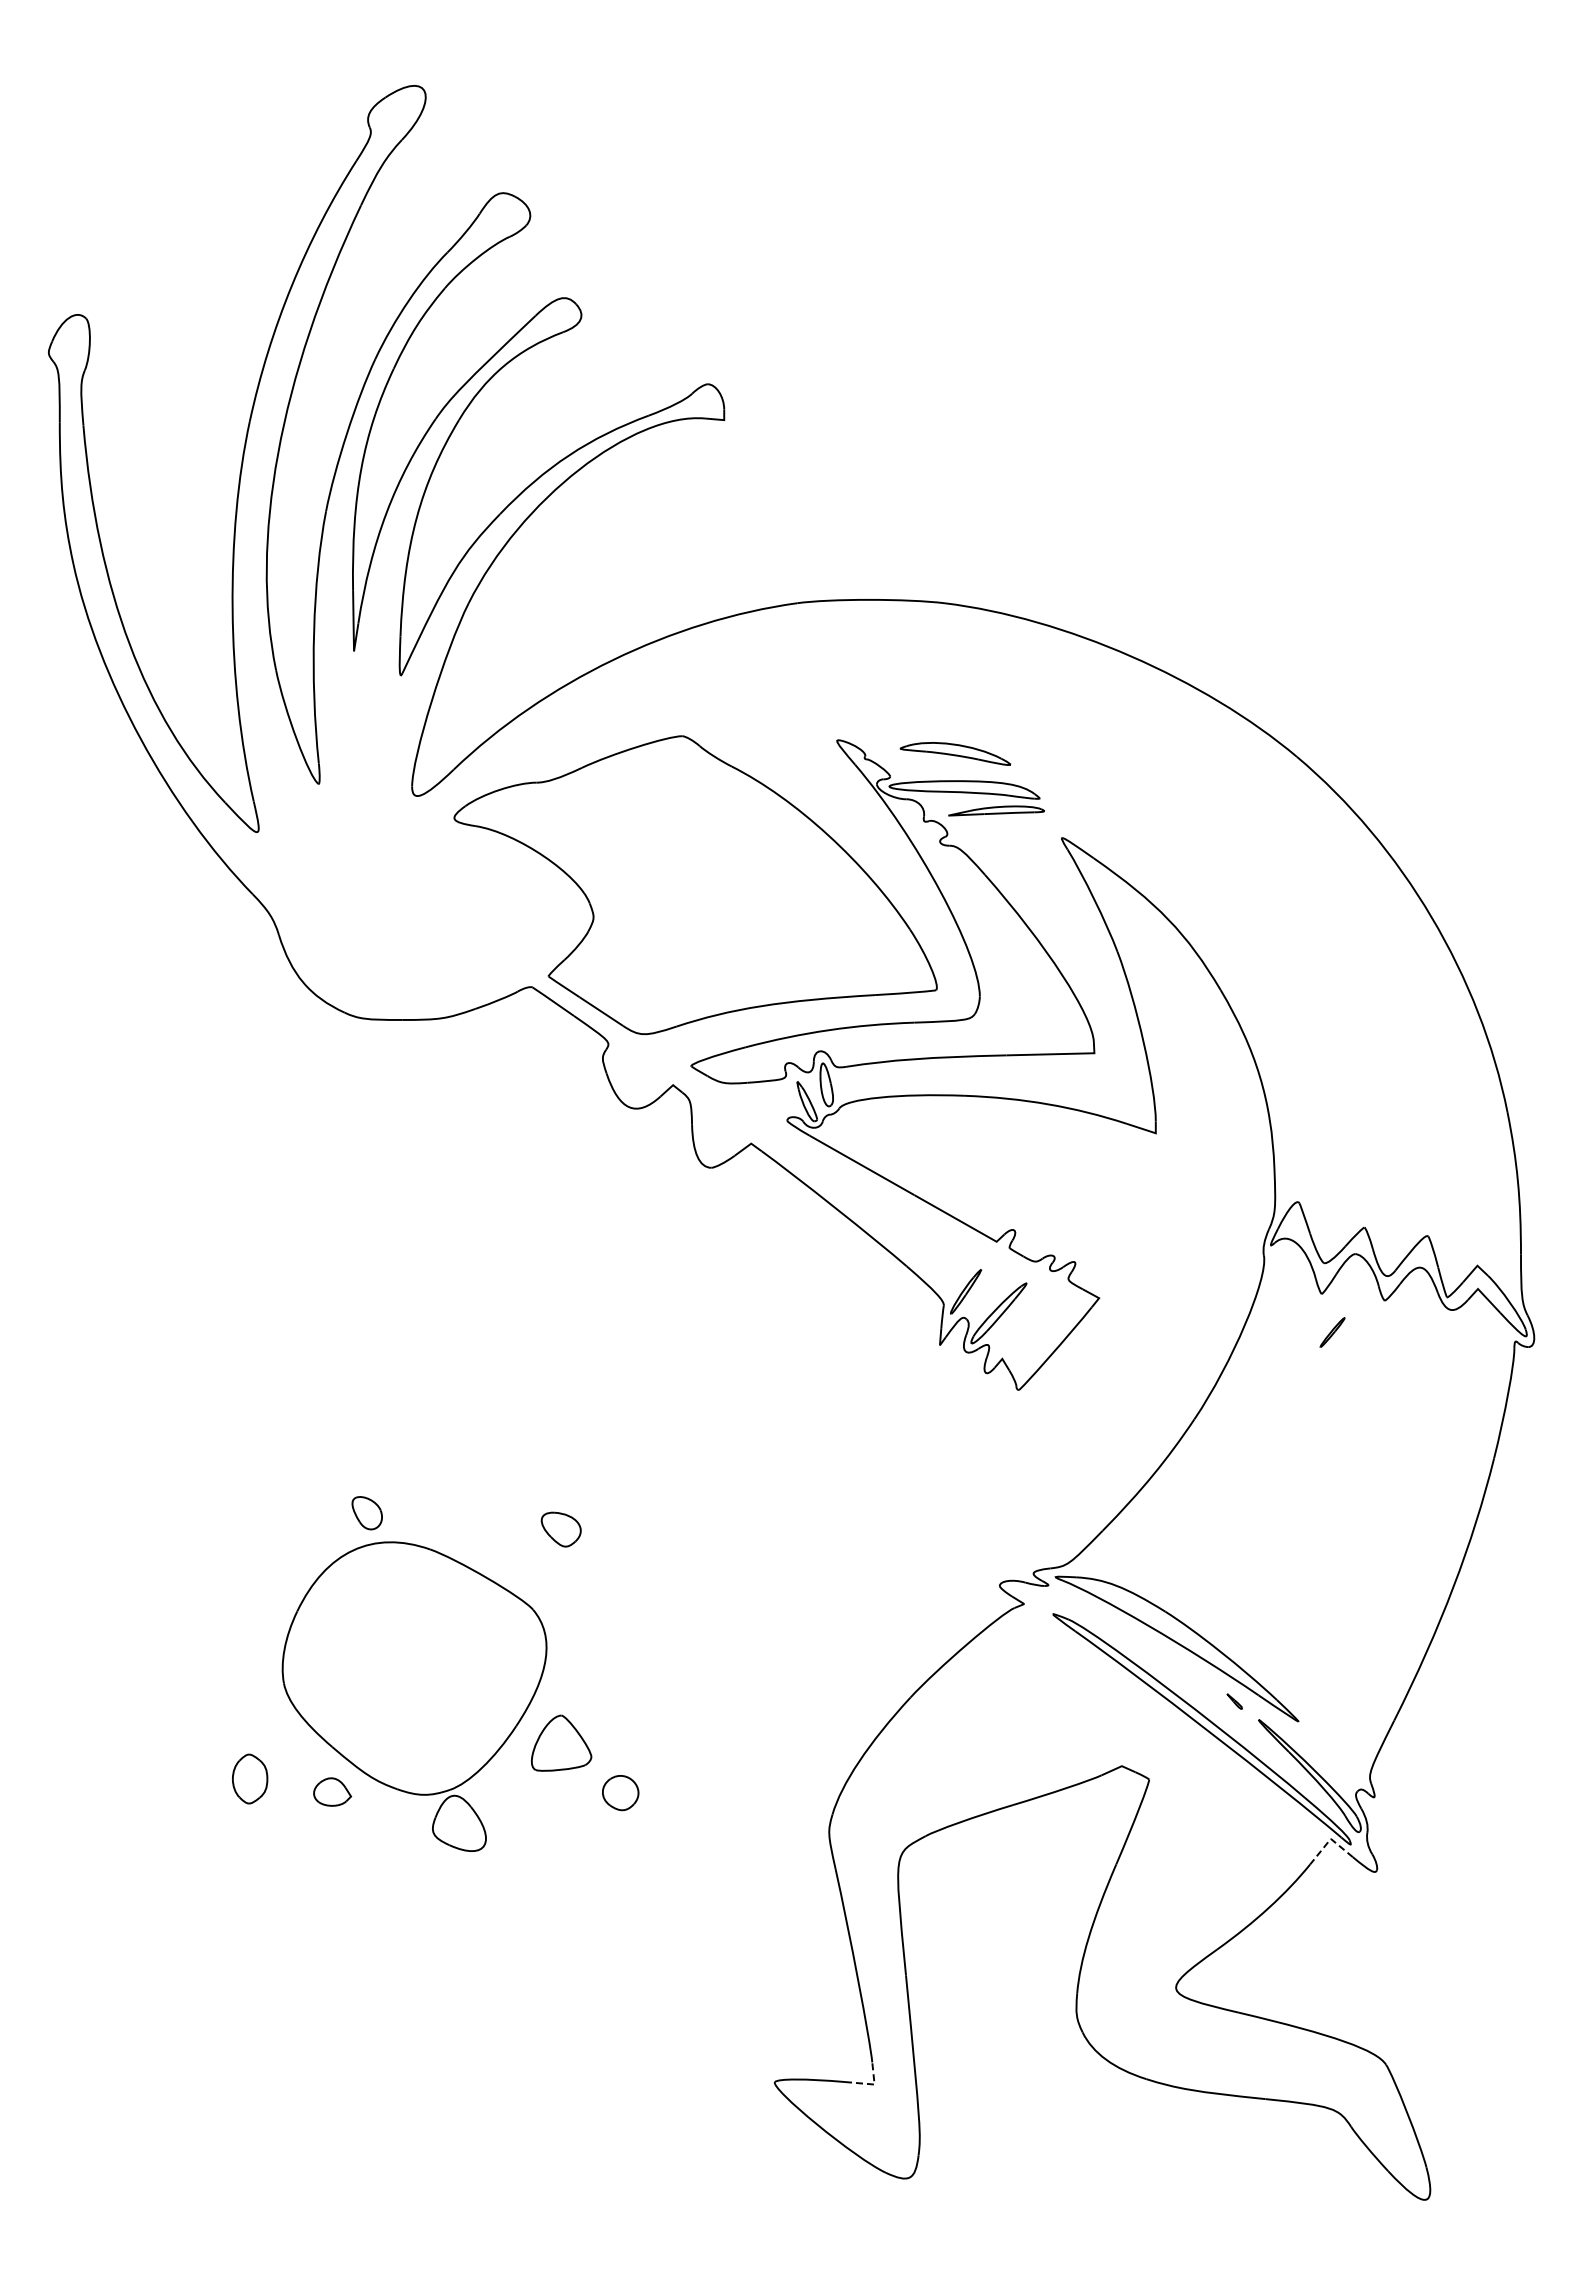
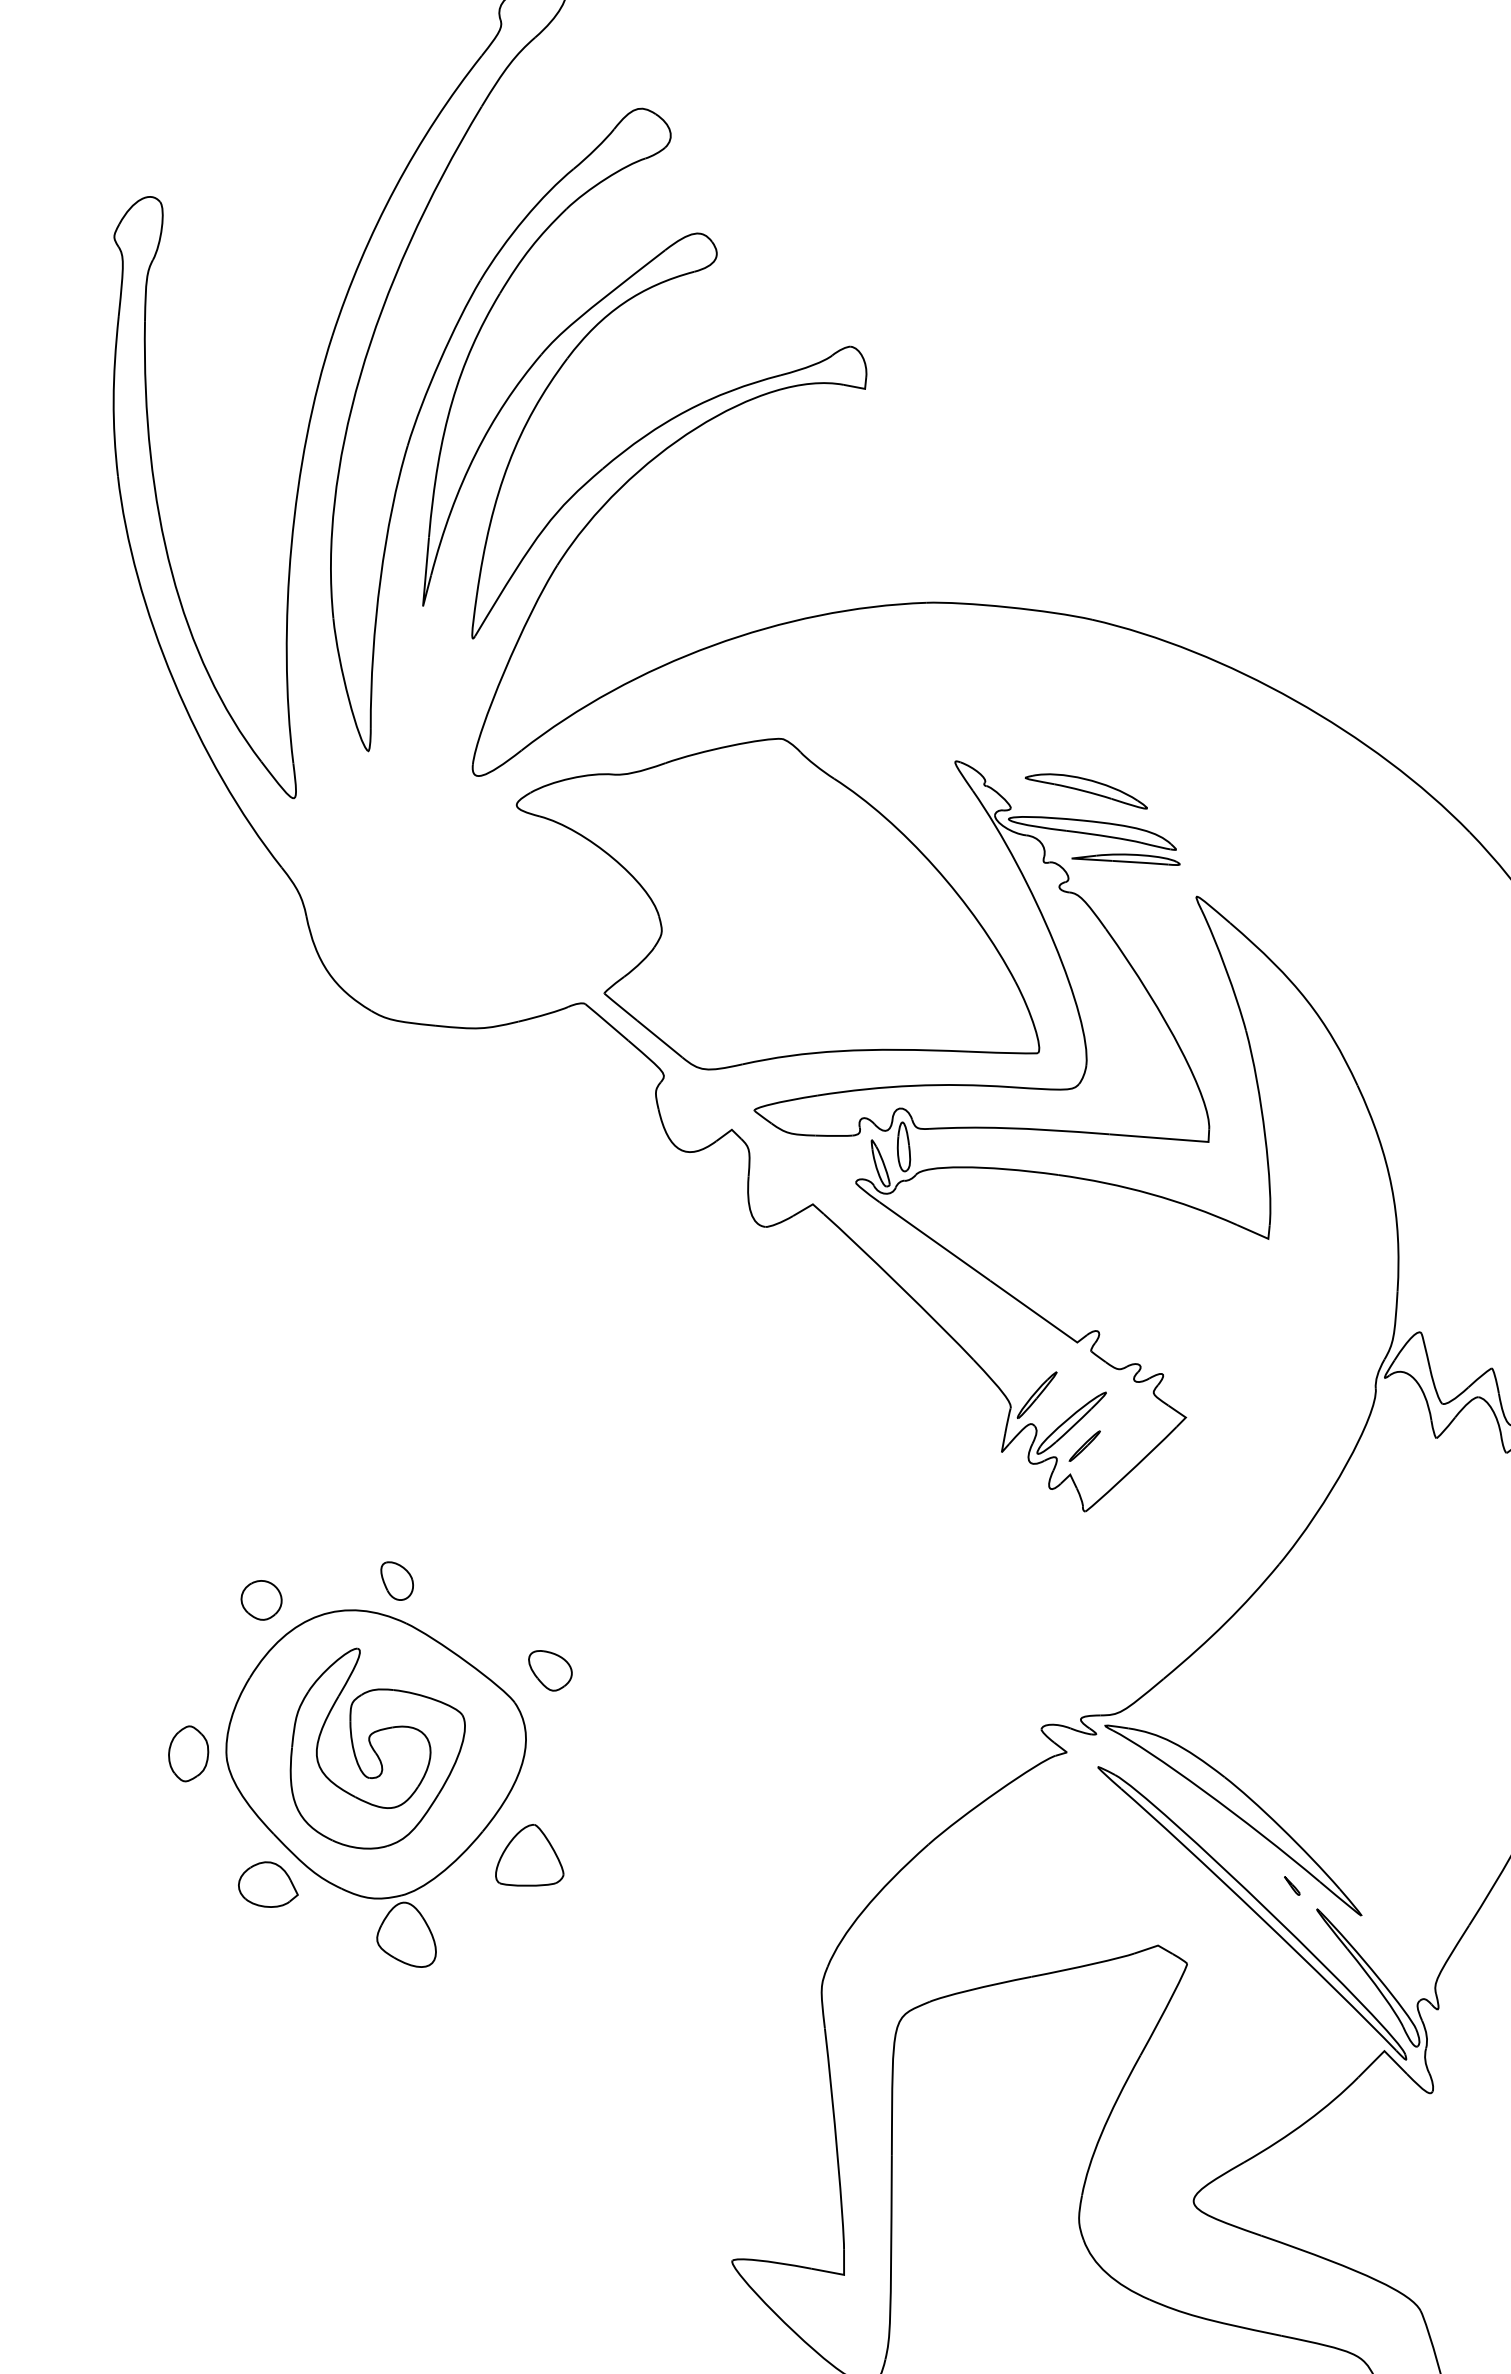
part: (1332, 1332) -> (1084, 1446), moved
part: (366, 1513) -> (396, 1581), moved
part: (560, 1529) -> (549, 1670), moved
part: (415, 1663) -> (376, 1749), added
part: (250, 1778) -> (189, 1753), moved
part: (332, 1791) -> (268, 1884), size x1.43
part: (620, 1793) -> (261, 1600), moved
line: (1329, 1840) -> (1382, 2052), dashed -> solid
line: (871, 2084) -> (840, 2274), dashed -> solid

